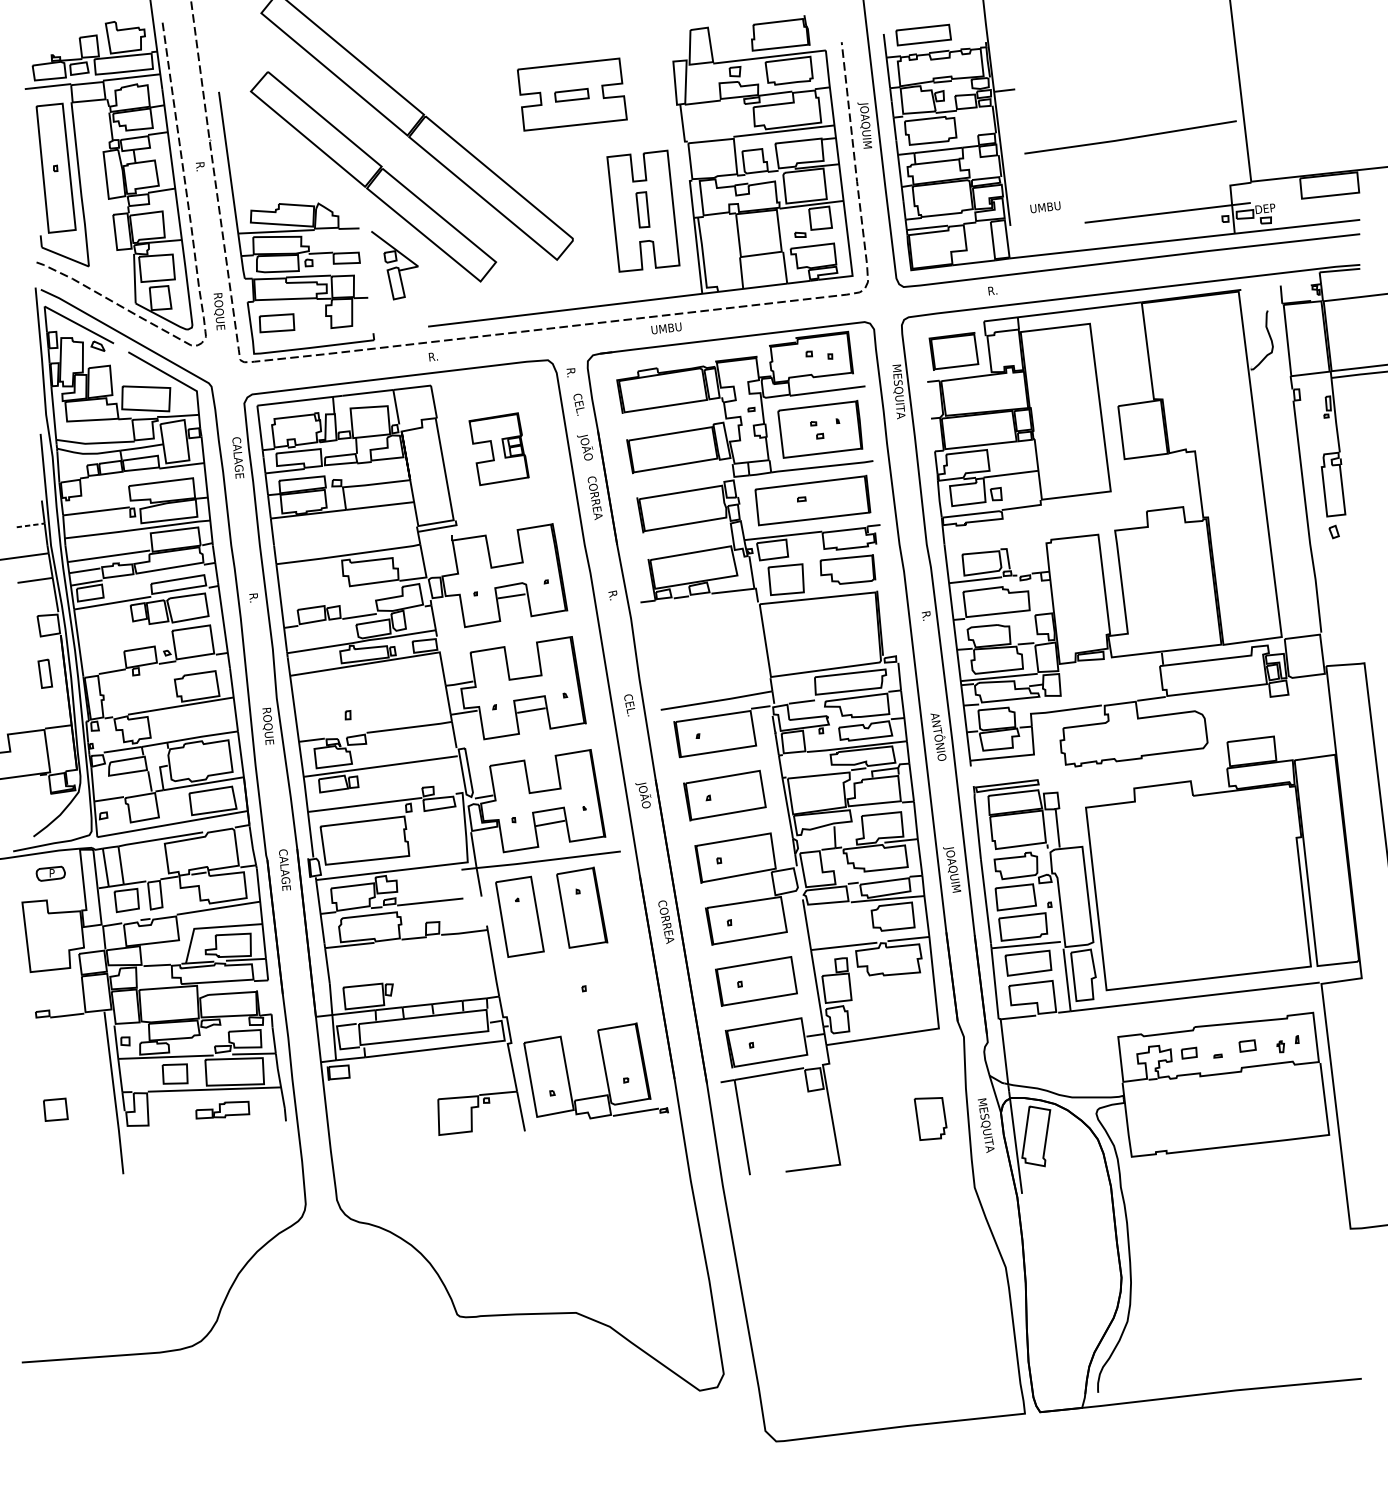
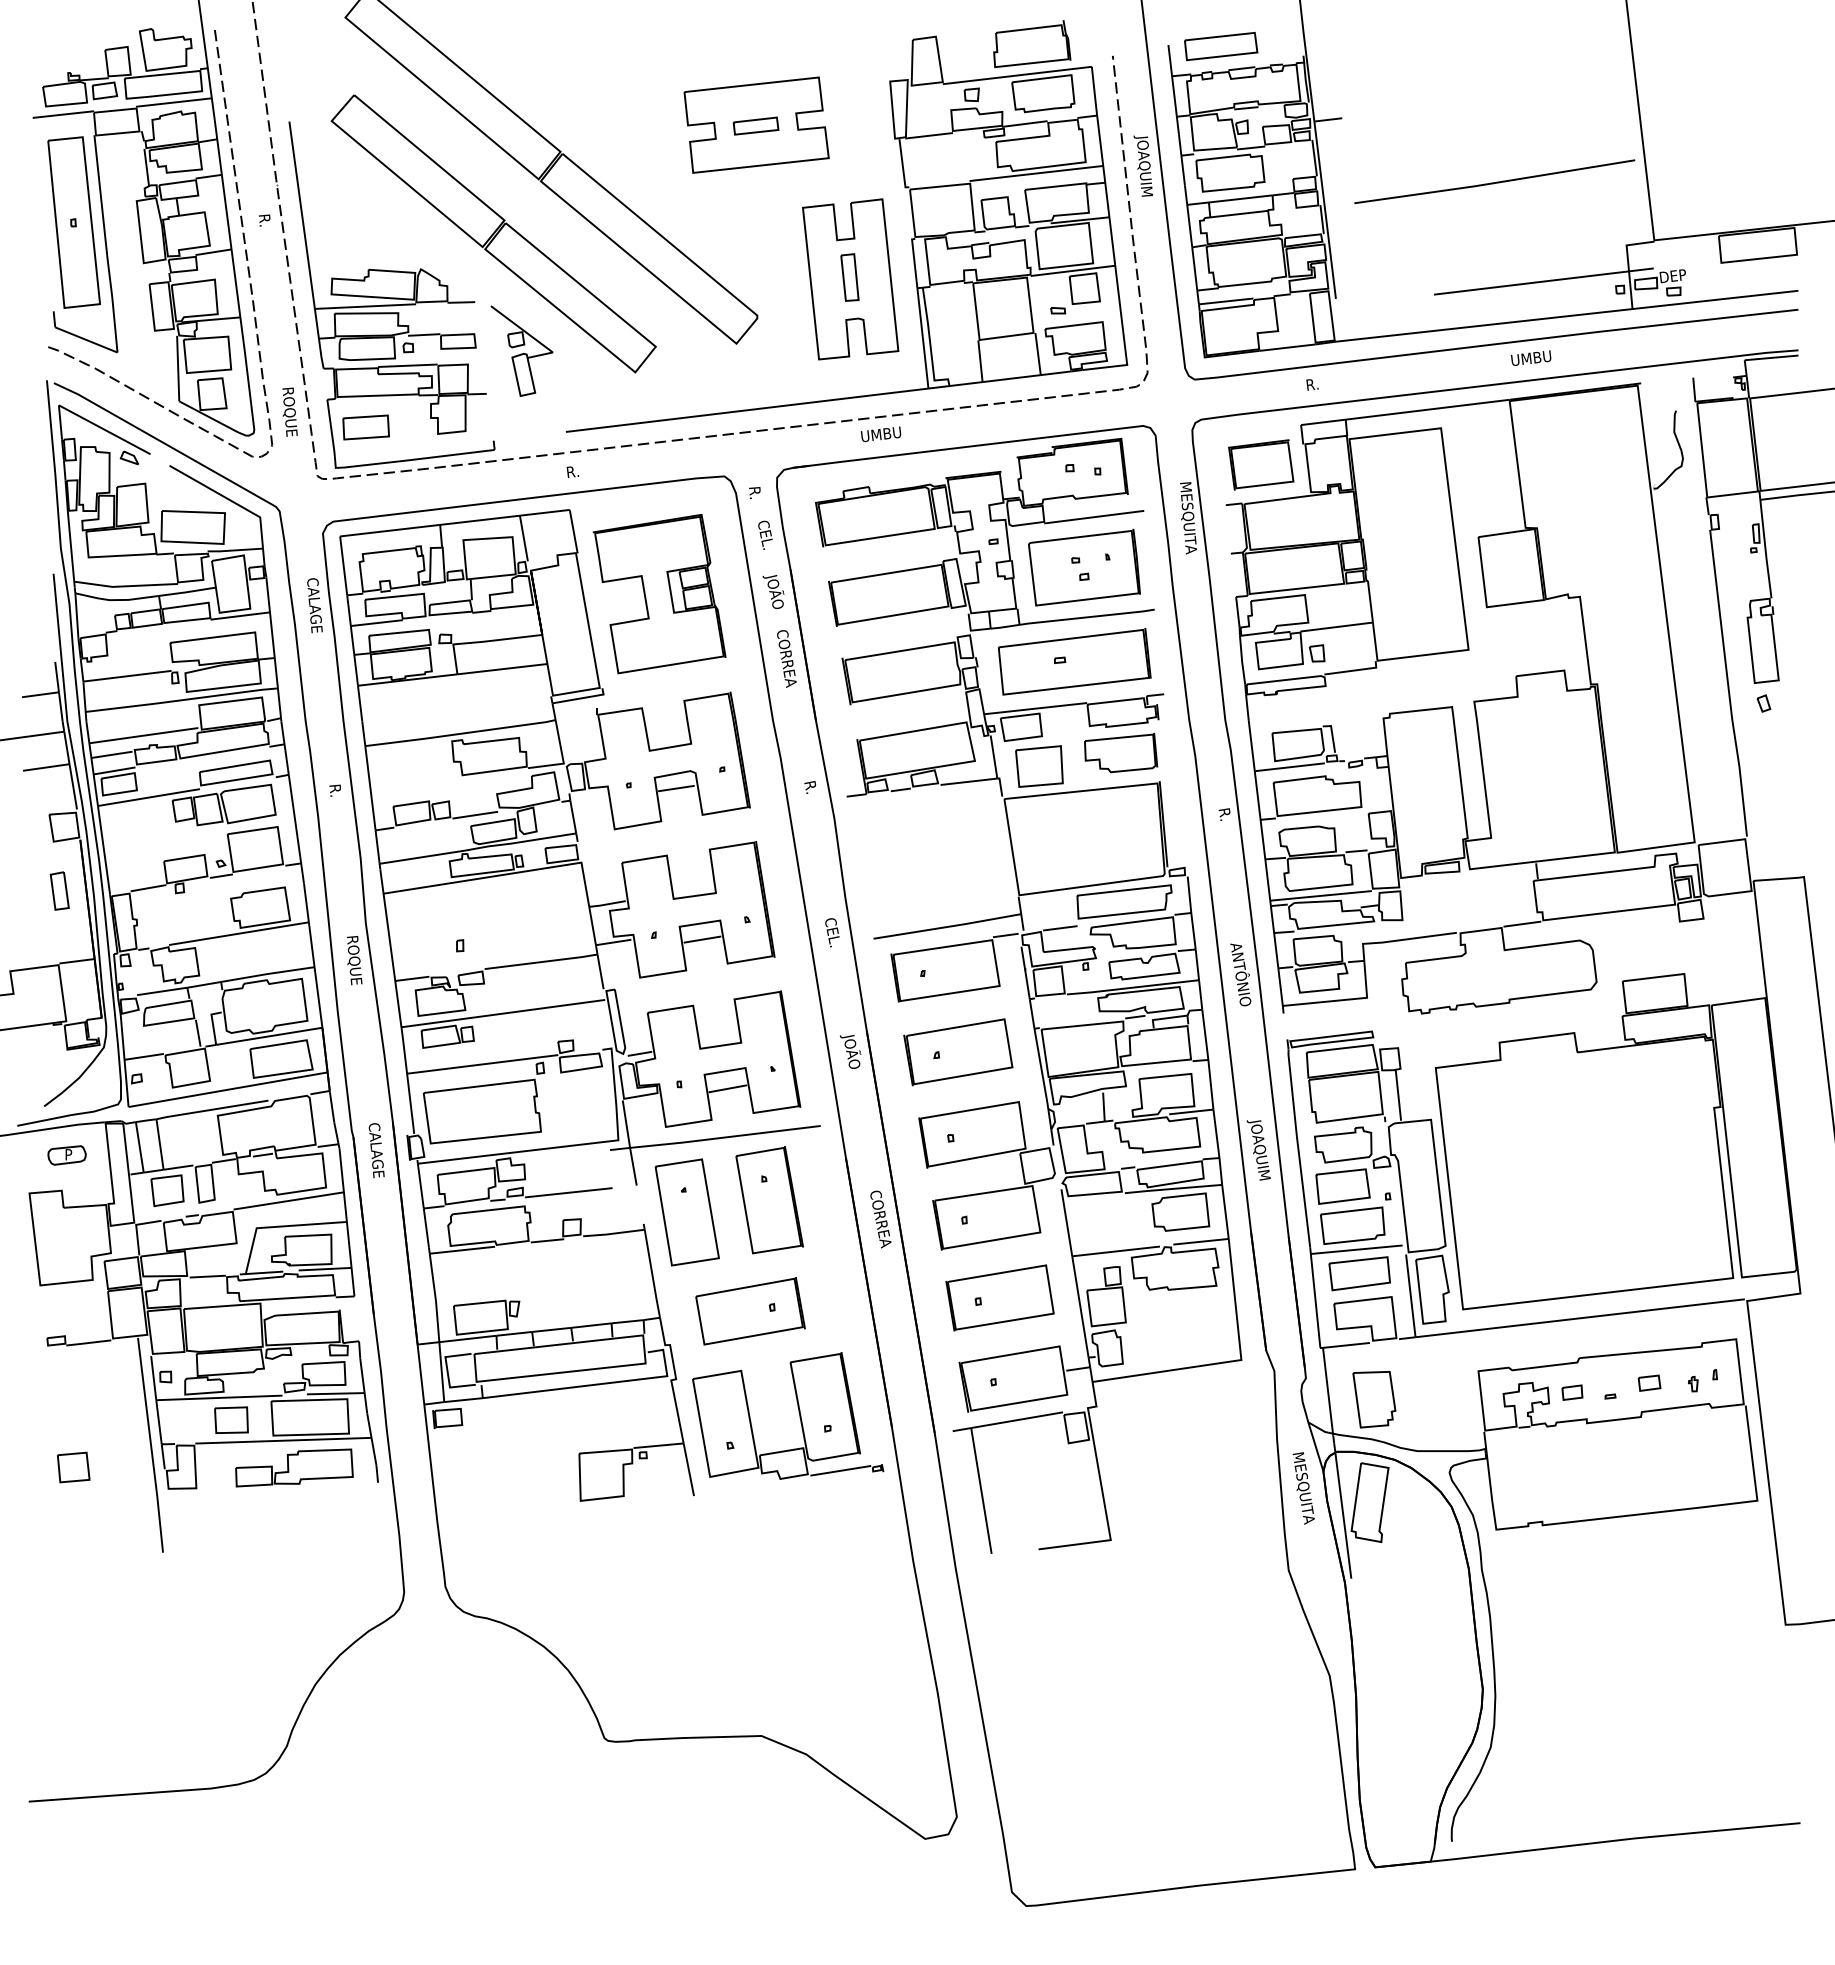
text: (1045, 206) -> (1531, 357), moved
part: (498, 448) -> (659, 593), size x1.67
line: (30, 525) -> (40, 694), dashed -> solid
part: (567, 991) -> (750, 1311), added
part: (222, 1109) -> (294, 1467), size x1.67
part: (930, 1118) -> (1374, 1399), moved

